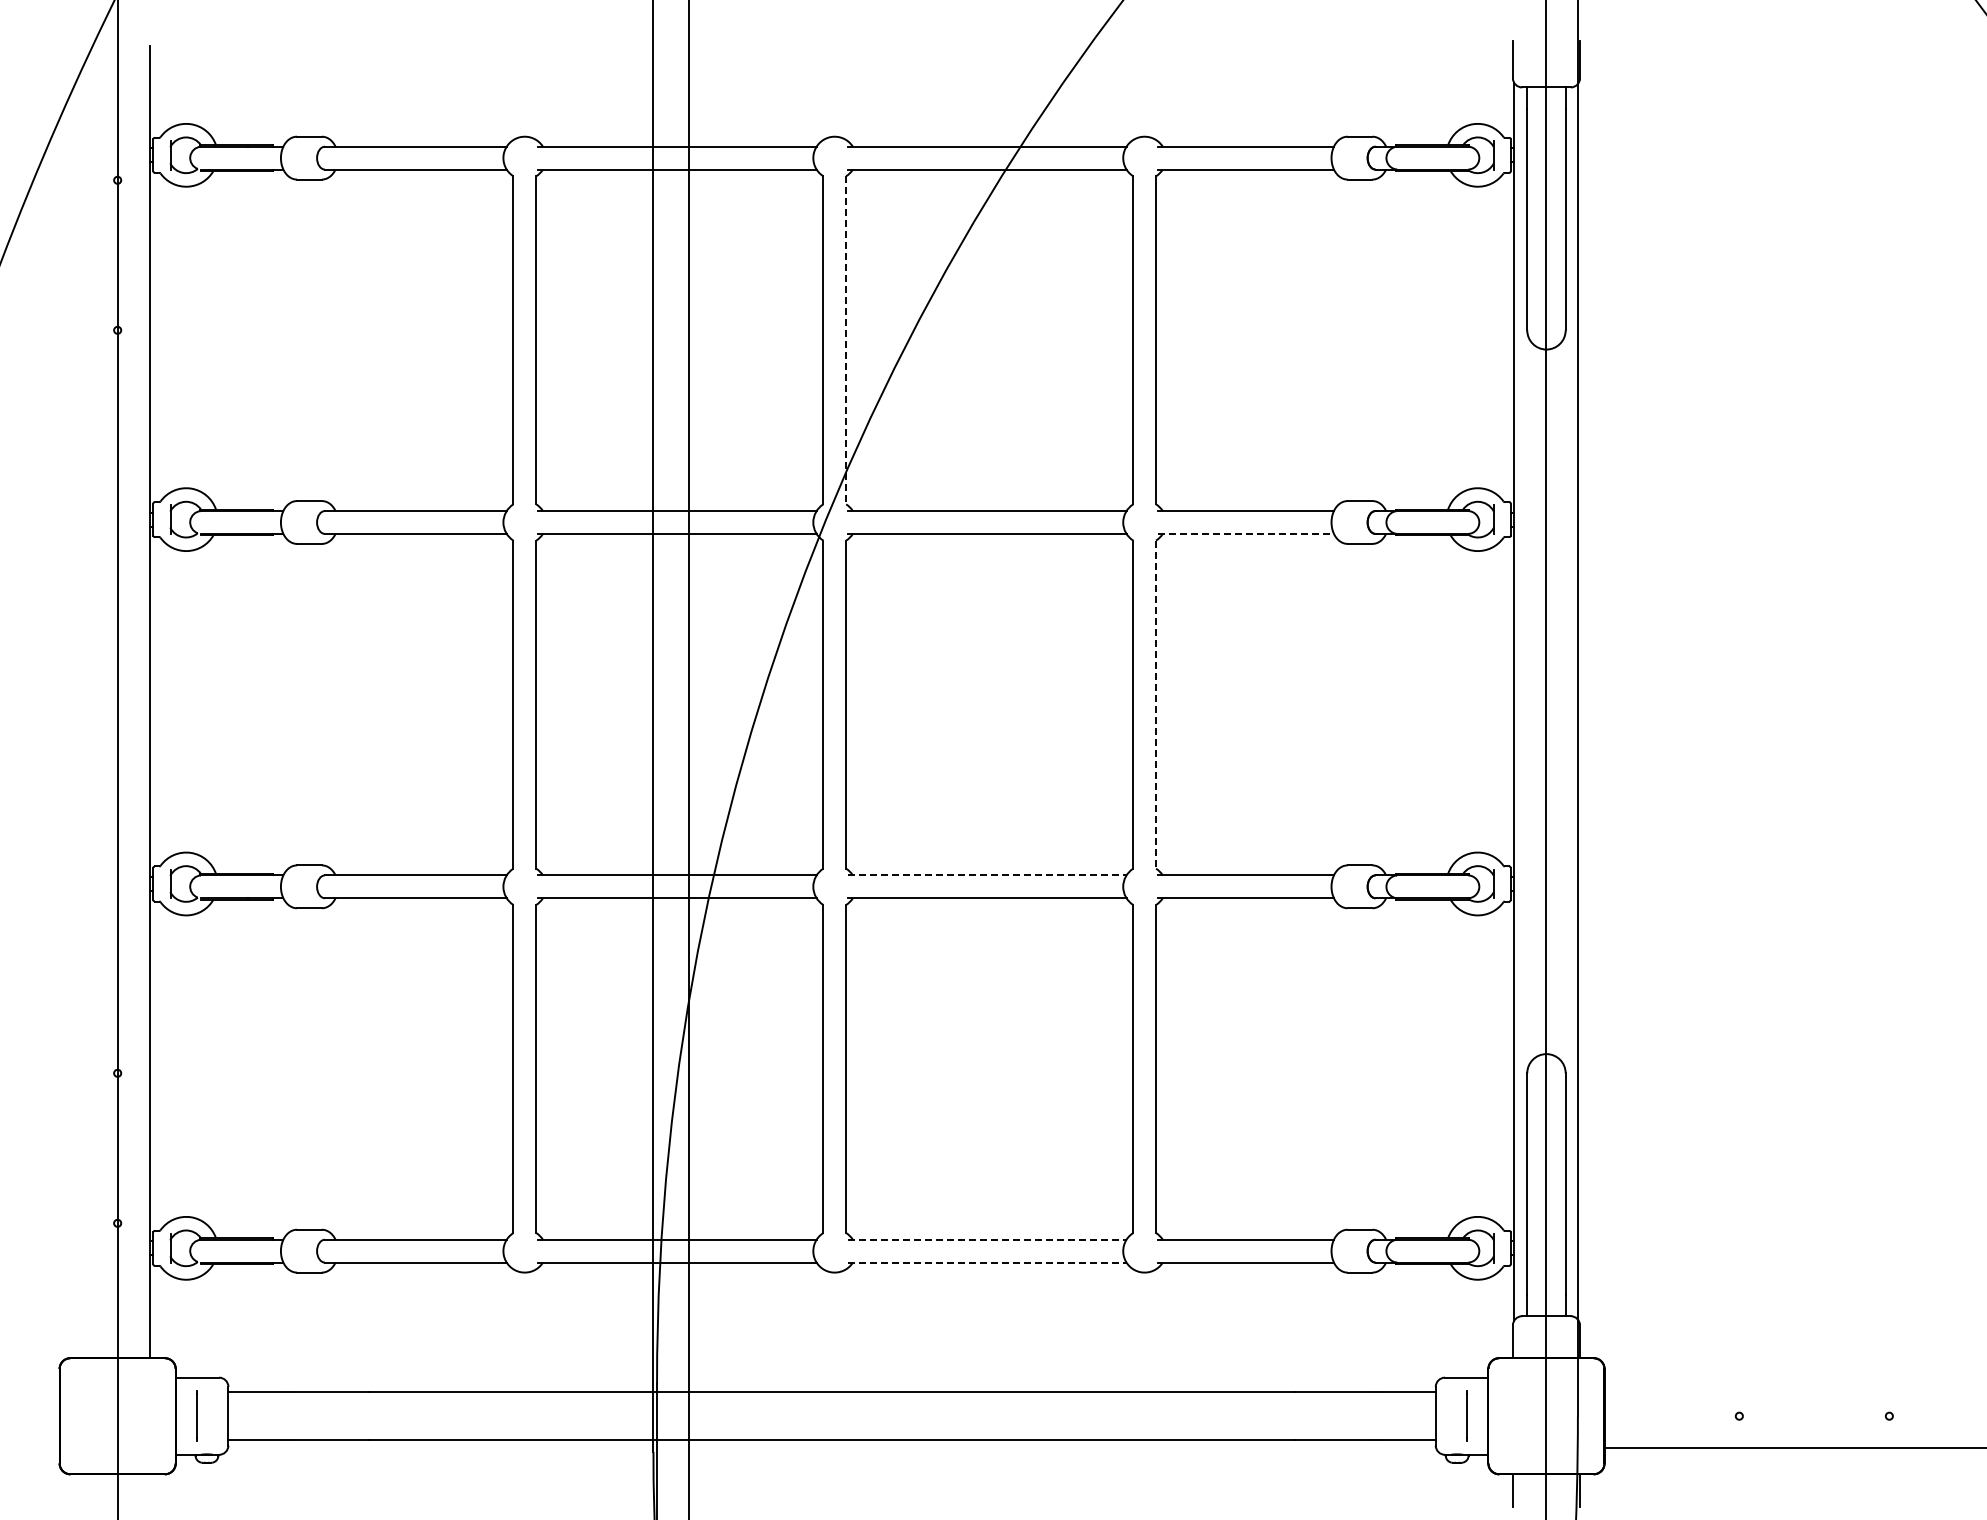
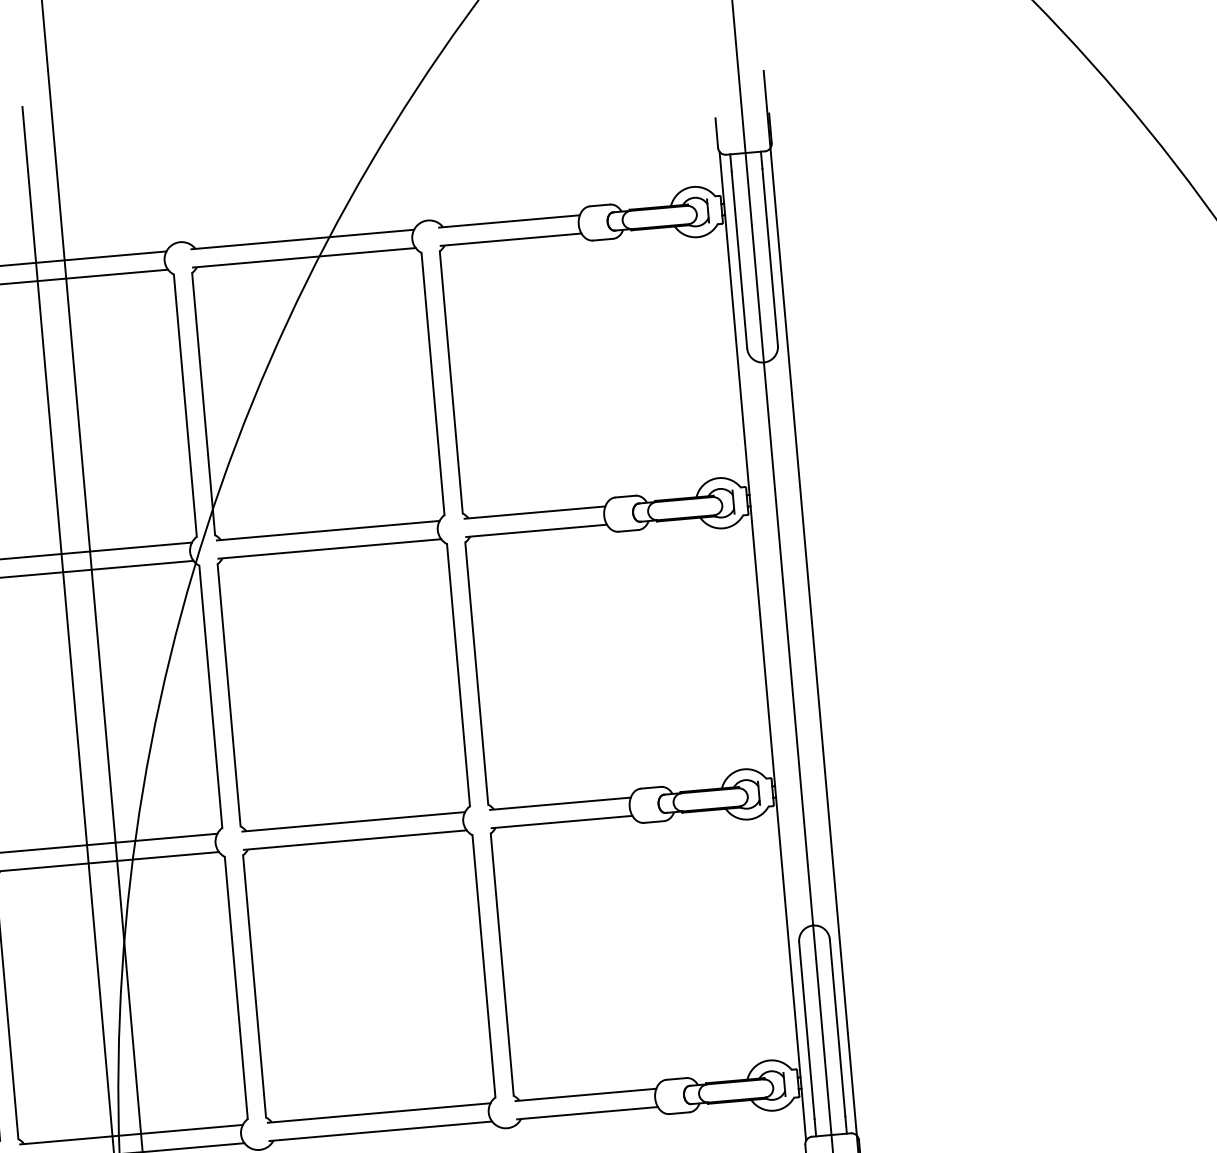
line: (846, 340) -> (203, 404), dashed -> solid
line: (1246, 533) -> (537, 530), dashed -> solid
line: (1156, 705) -> (477, 674), dashed -> solid
line: (987, 875) -> (353, 821), dashed -> solid
line: (987, 1239) -> (379, 1112), dashed -> solid
line: (987, 1262) -> (381, 1131), dashed -> solid

